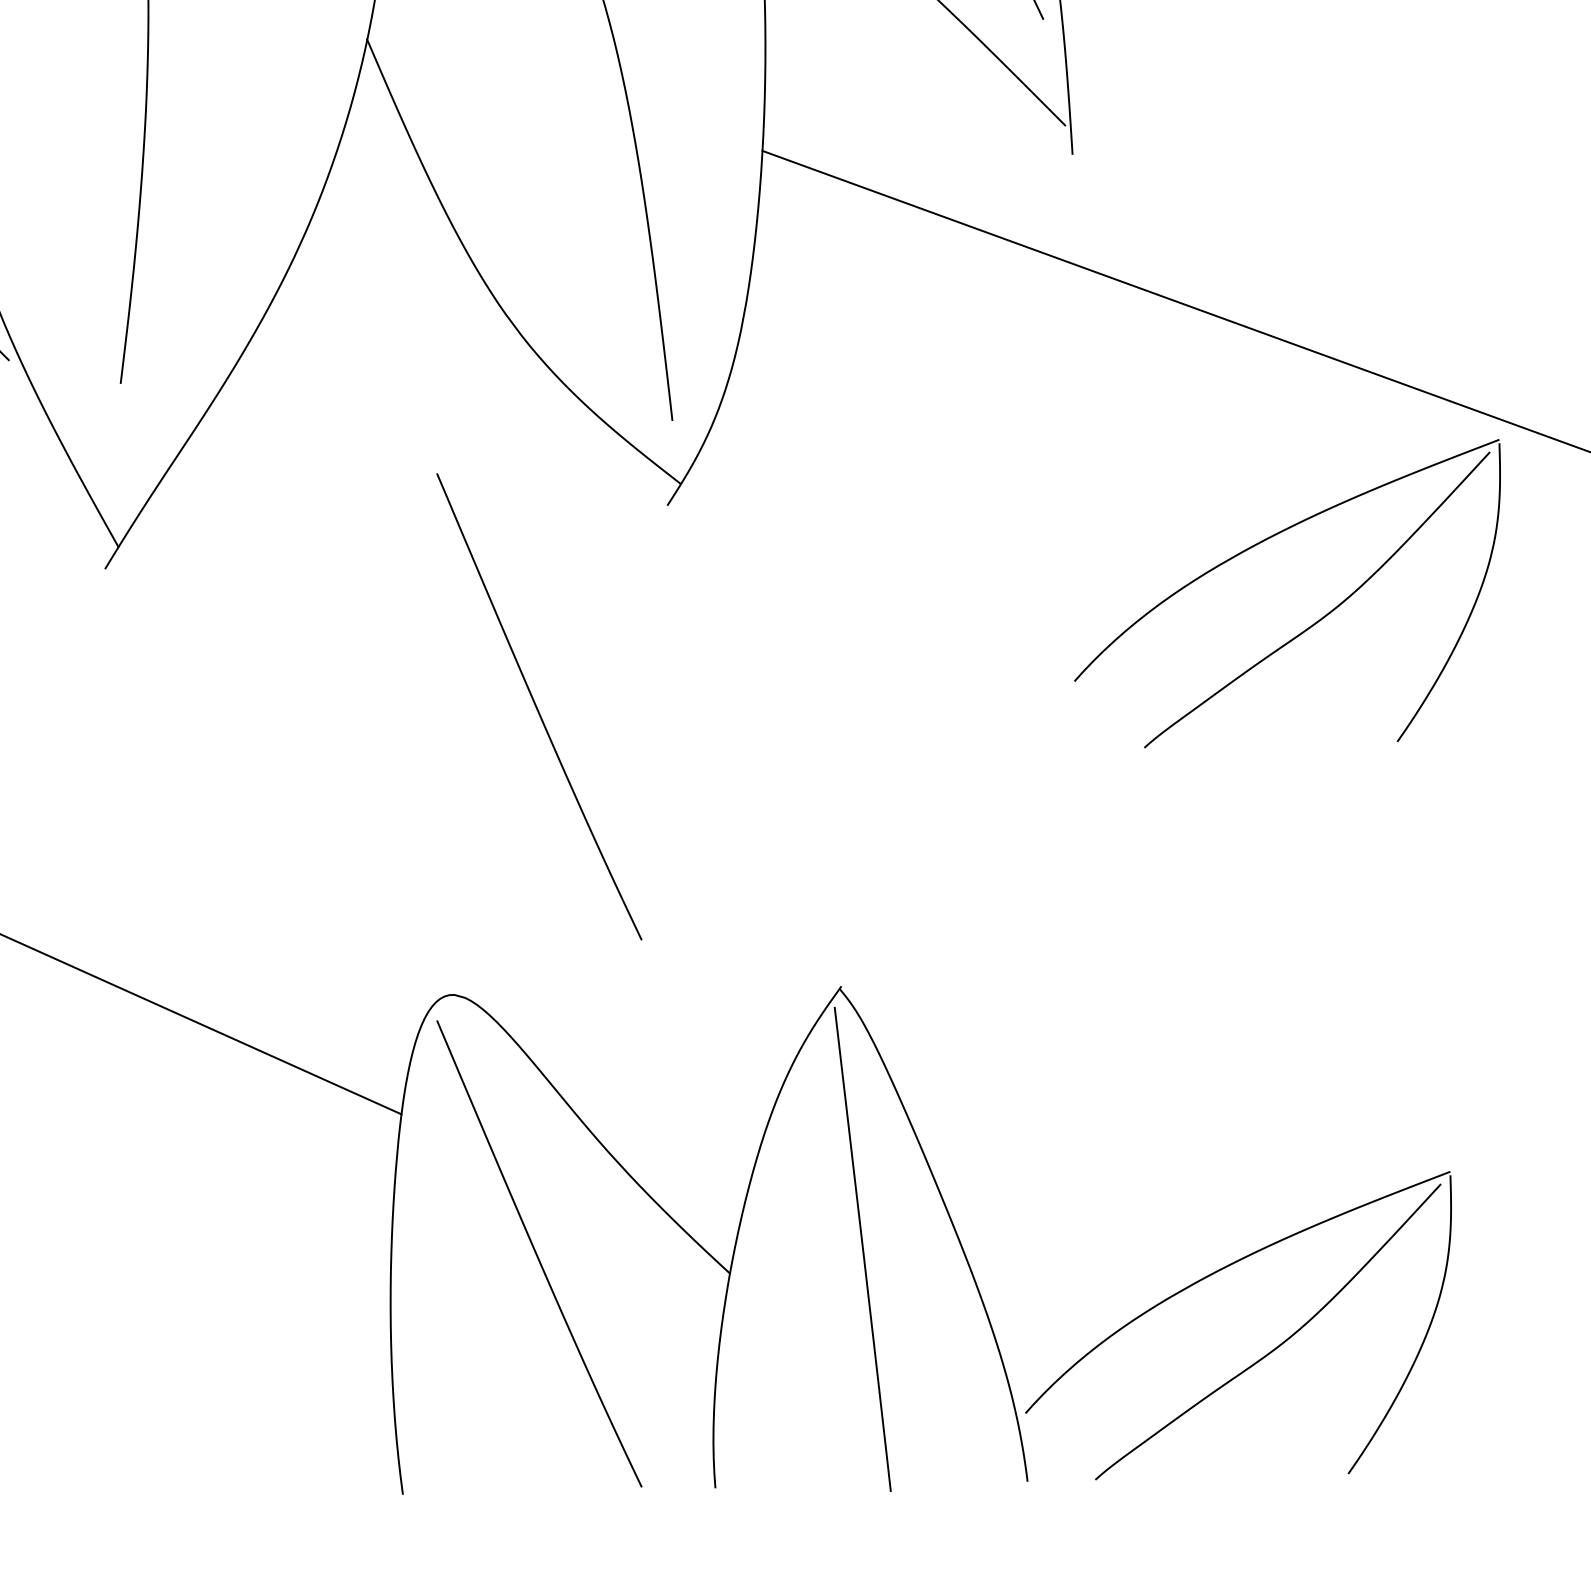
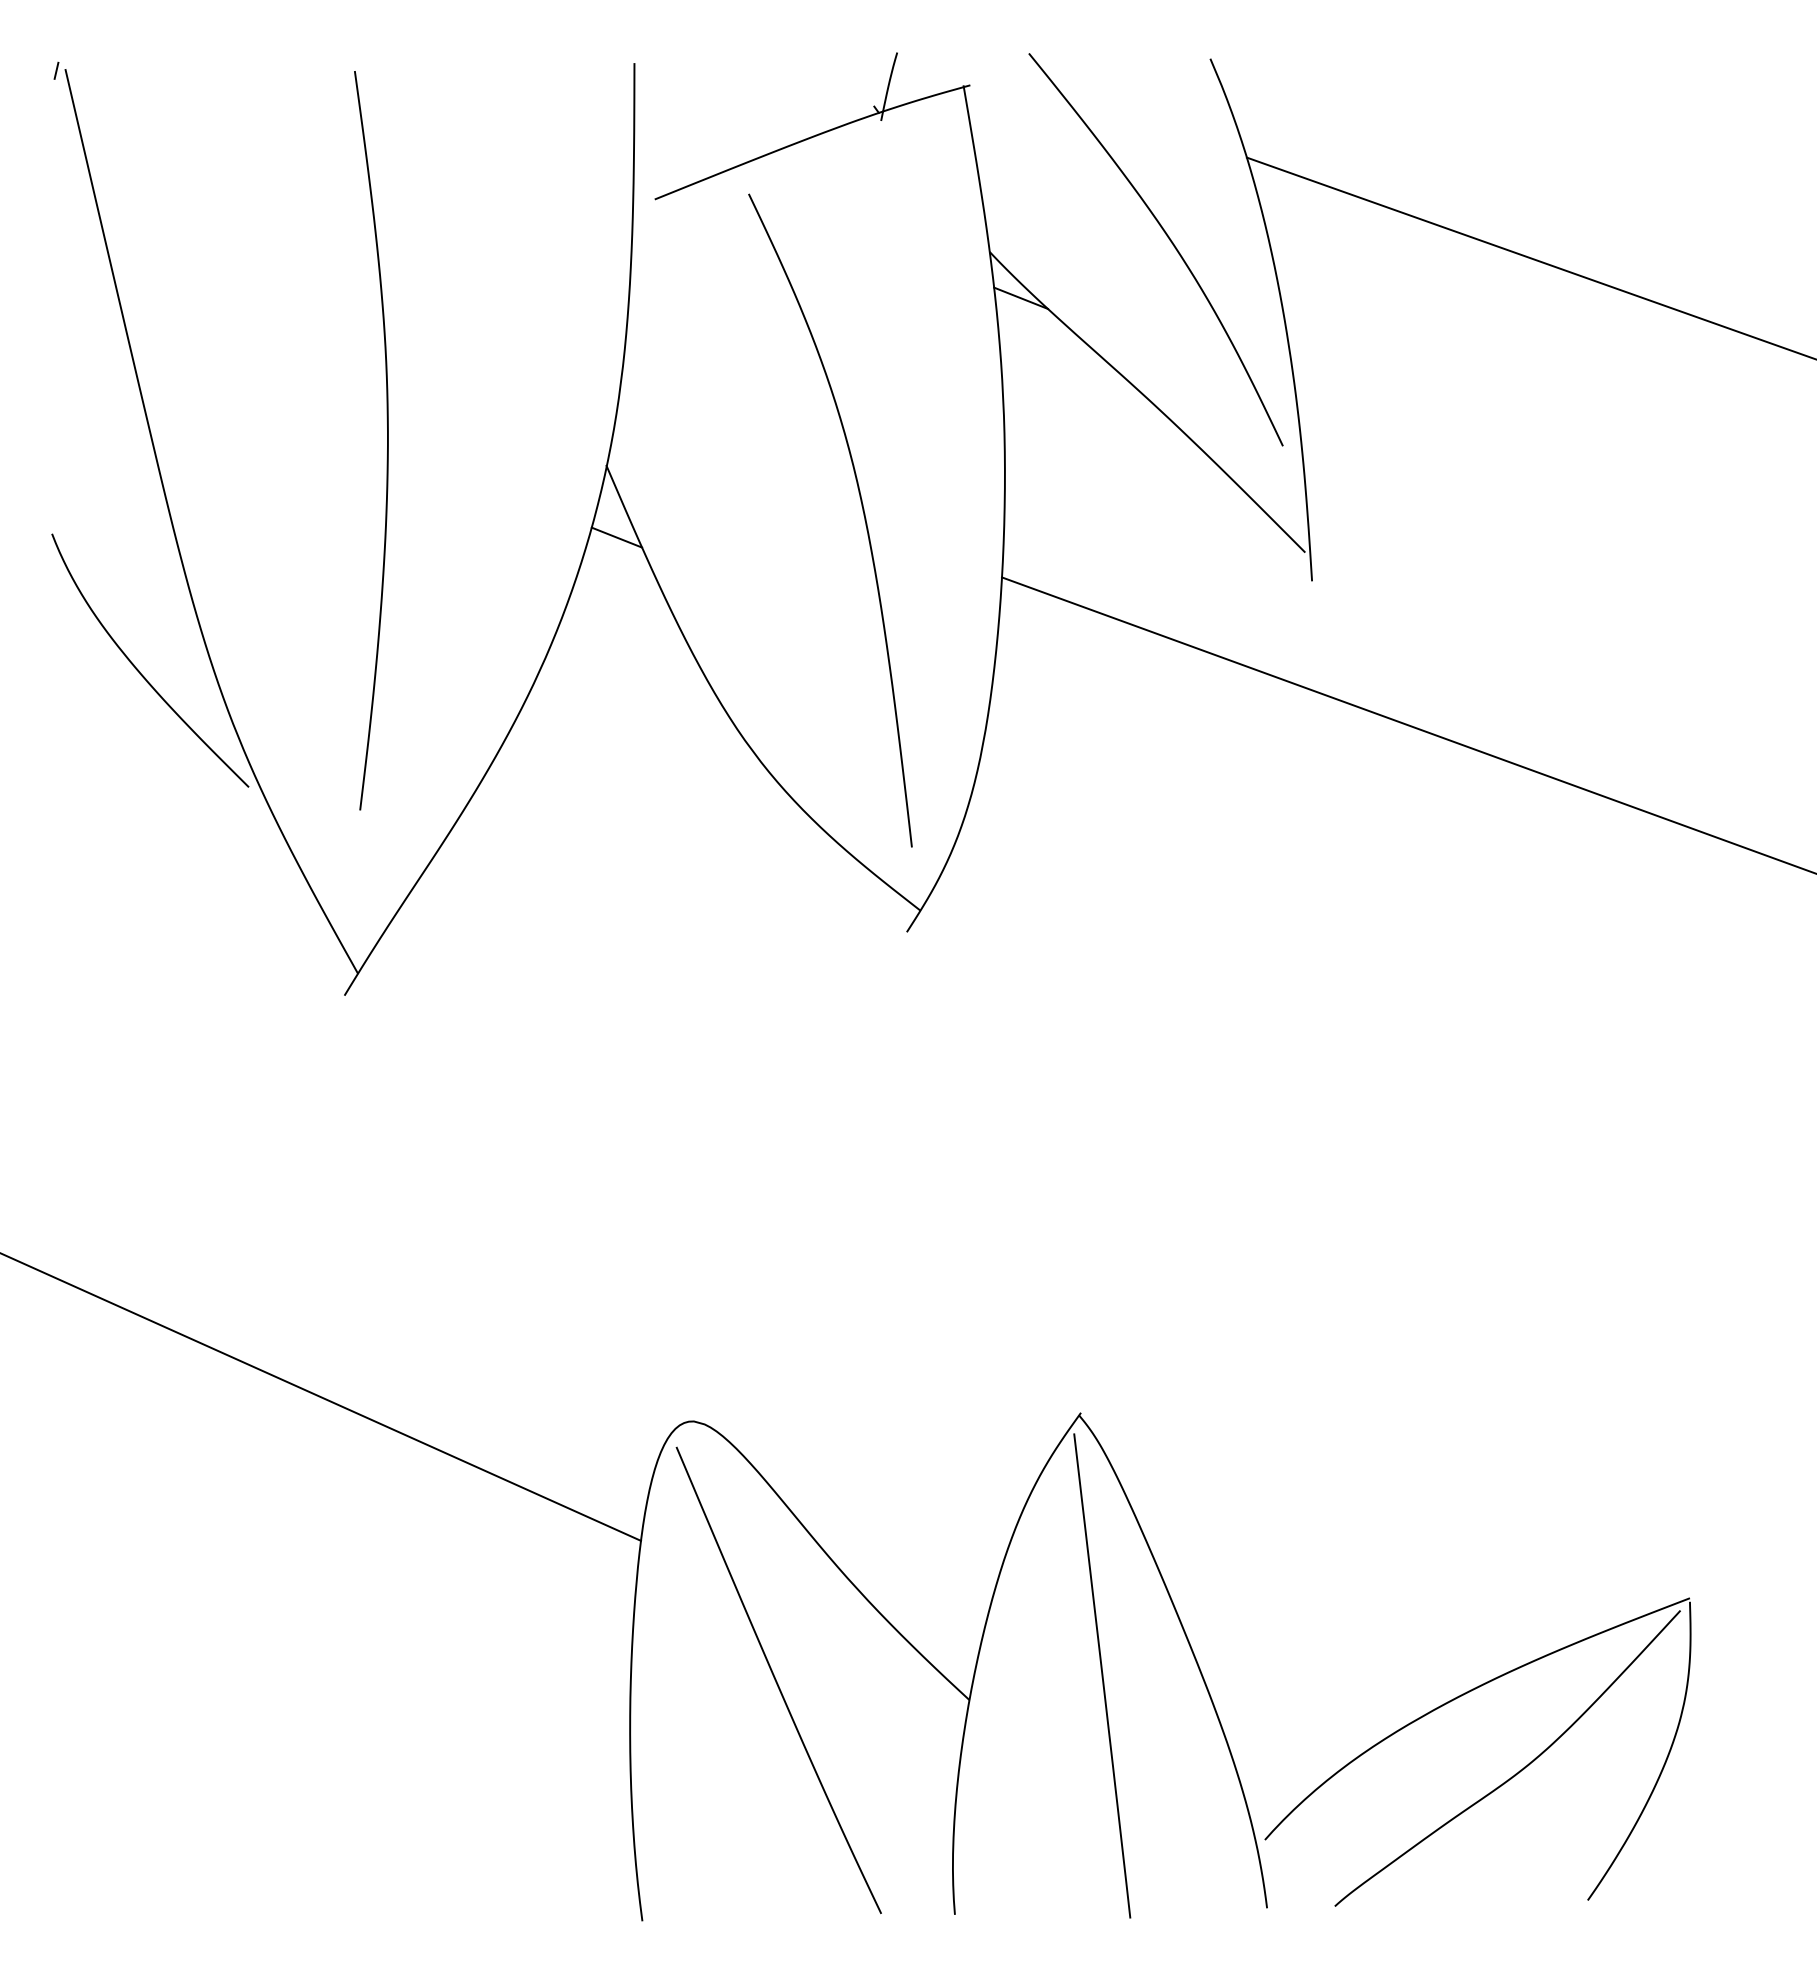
line: (377, 110) -> (616, 537), added
part: (1310, 625) -> (1549, 1052), removed
curve: (537, 705) -> (776, 1132), removed

